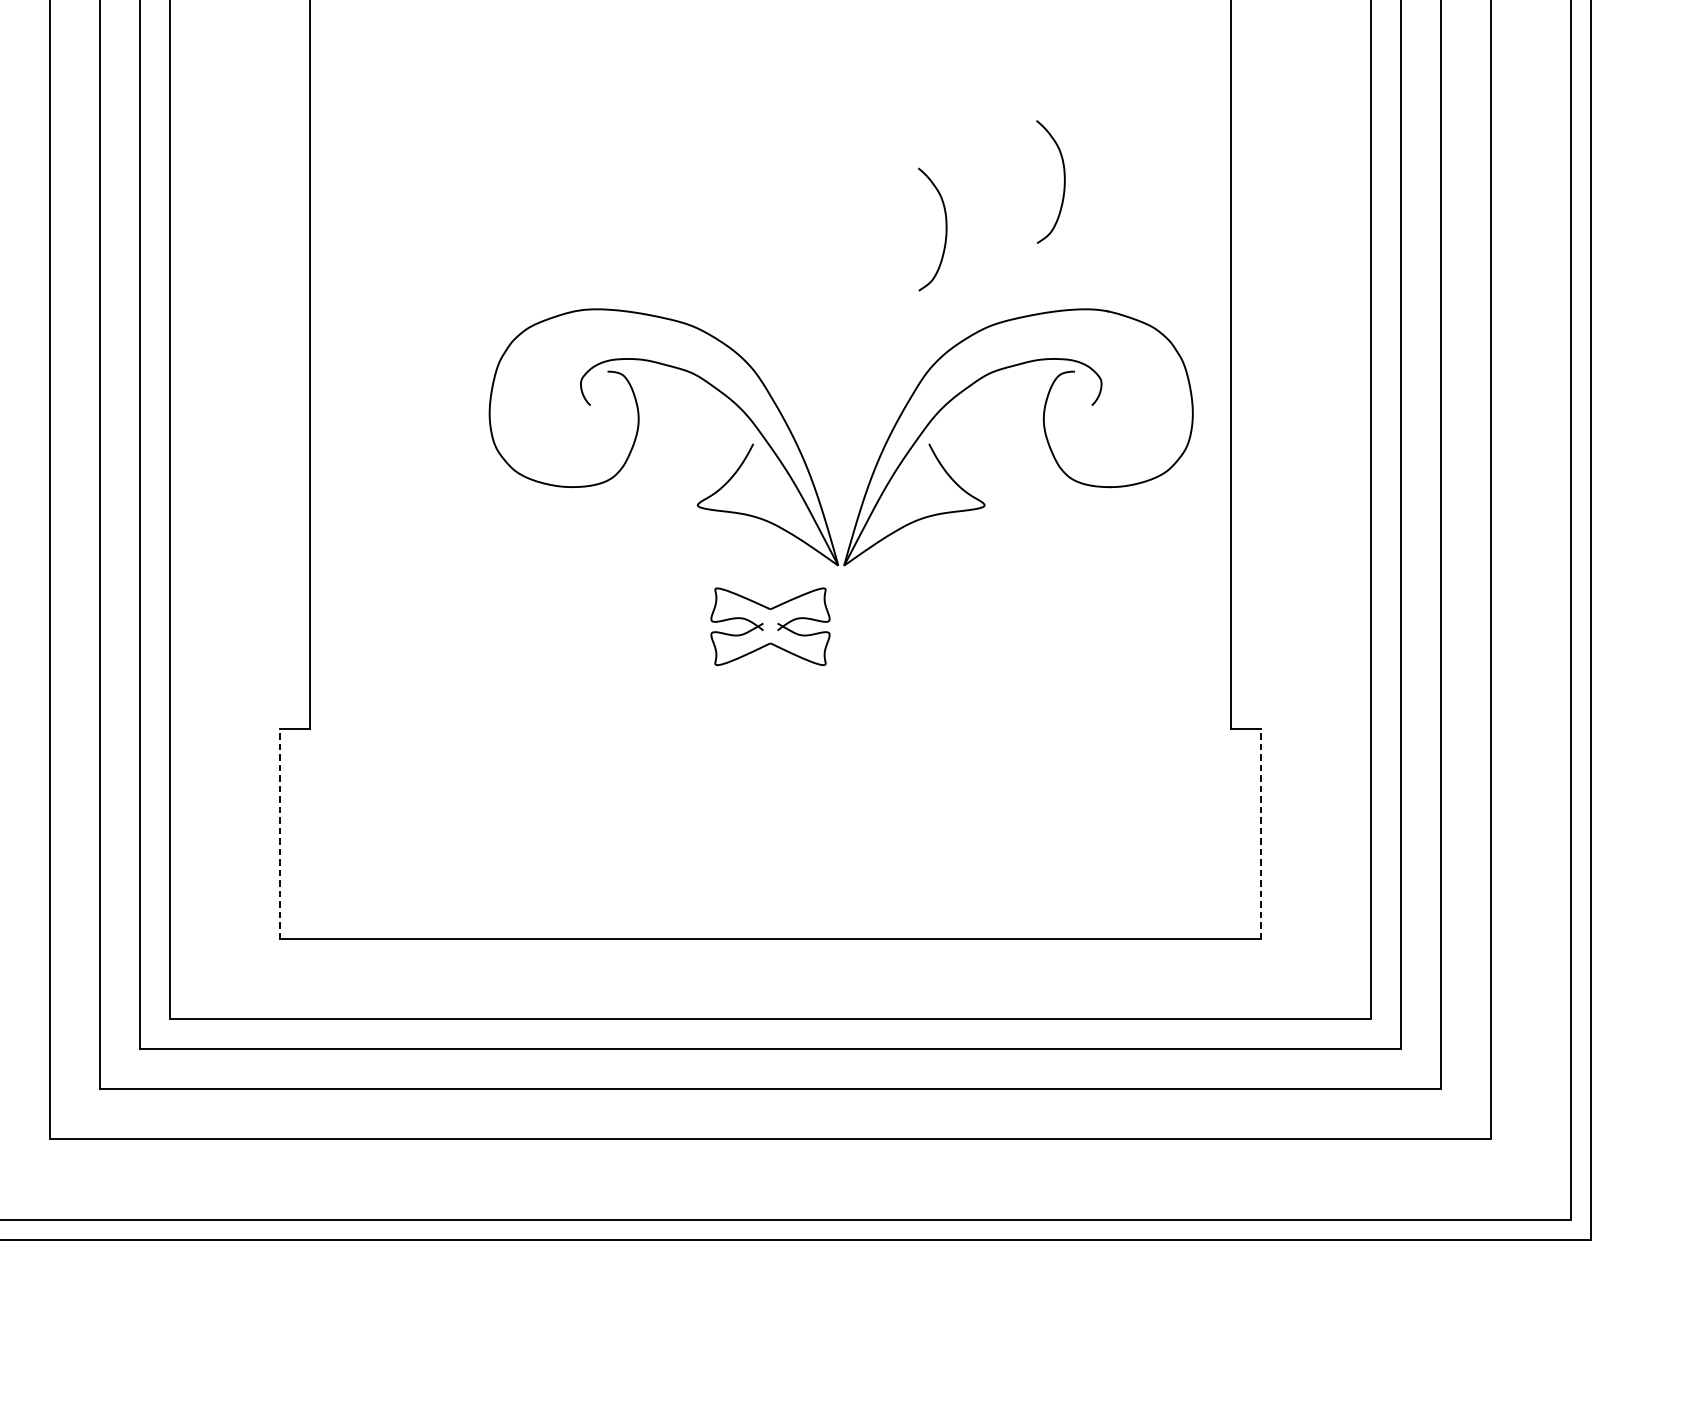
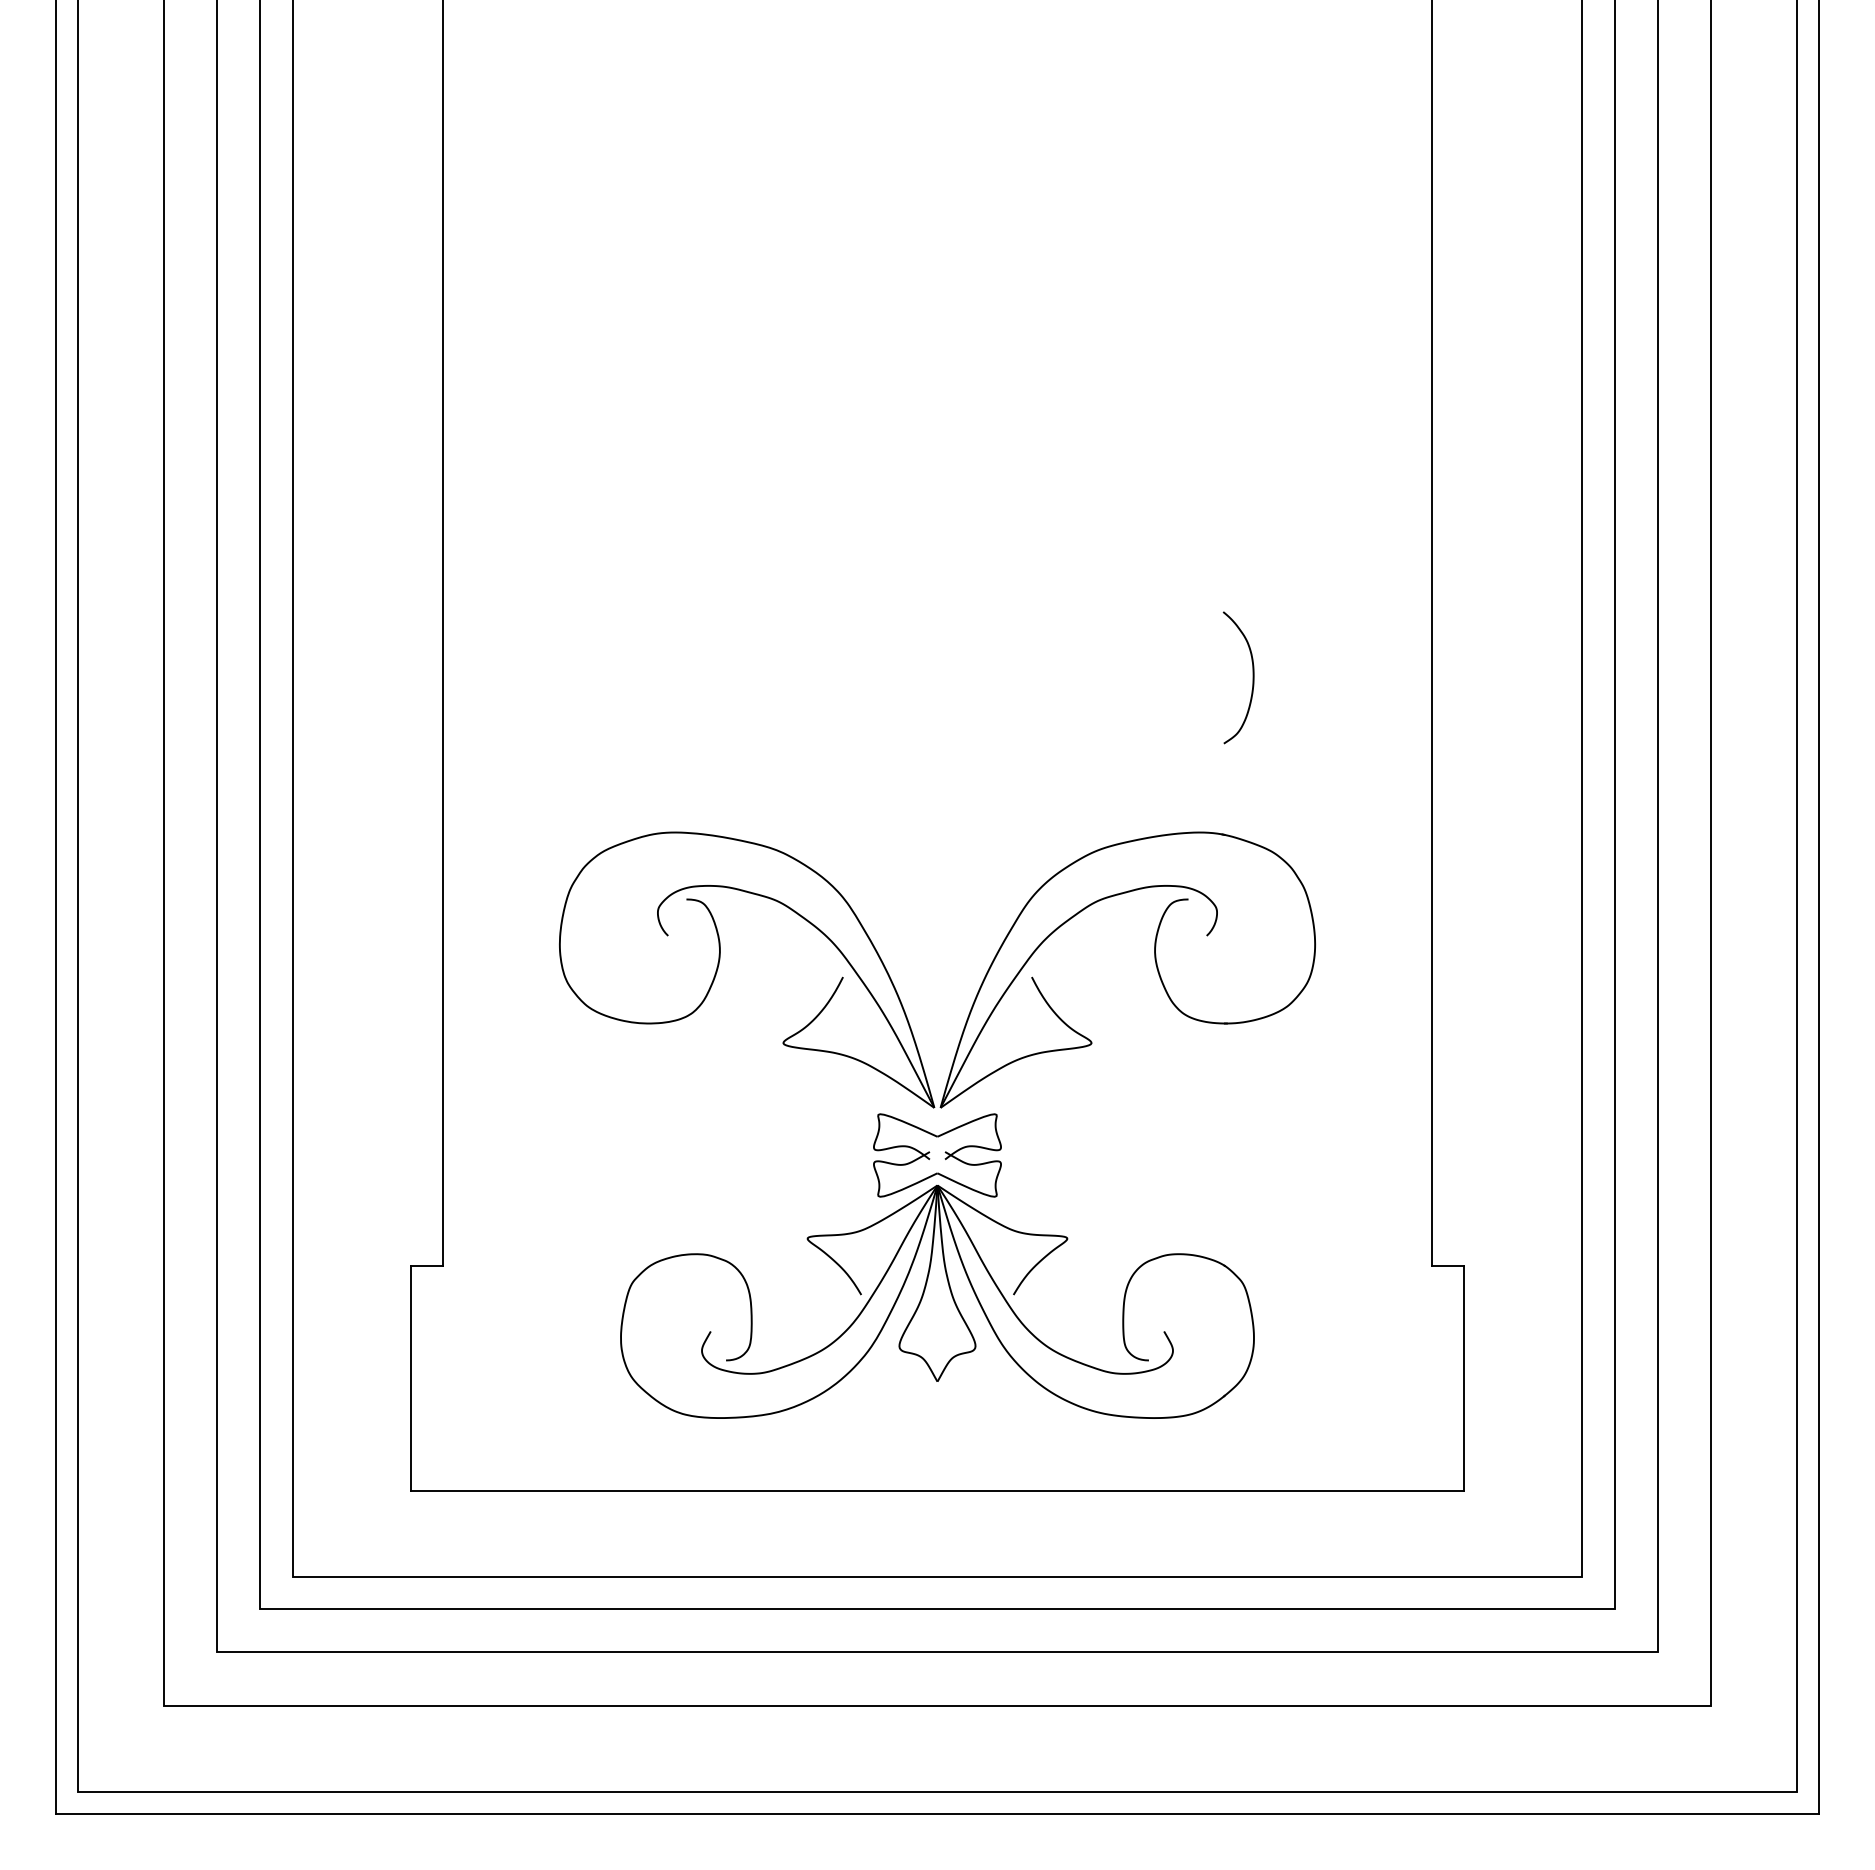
curve: (945, 229) -> (1125, 728), removed
part: (803, 455) -> (896, 989), moved
part: (770, 762) -> (937, 1301), added
line: (279, 834) -> (410, 1378), dashed -> solid
line: (1261, 834) -> (1464, 1378), dashed -> solid

